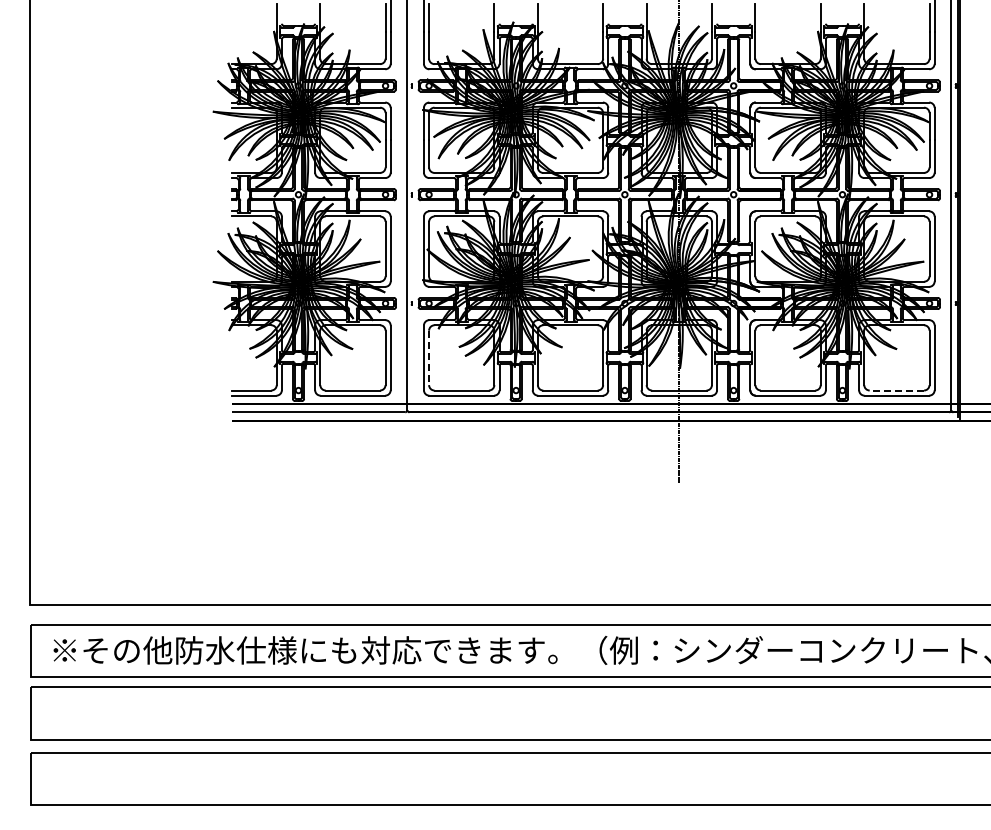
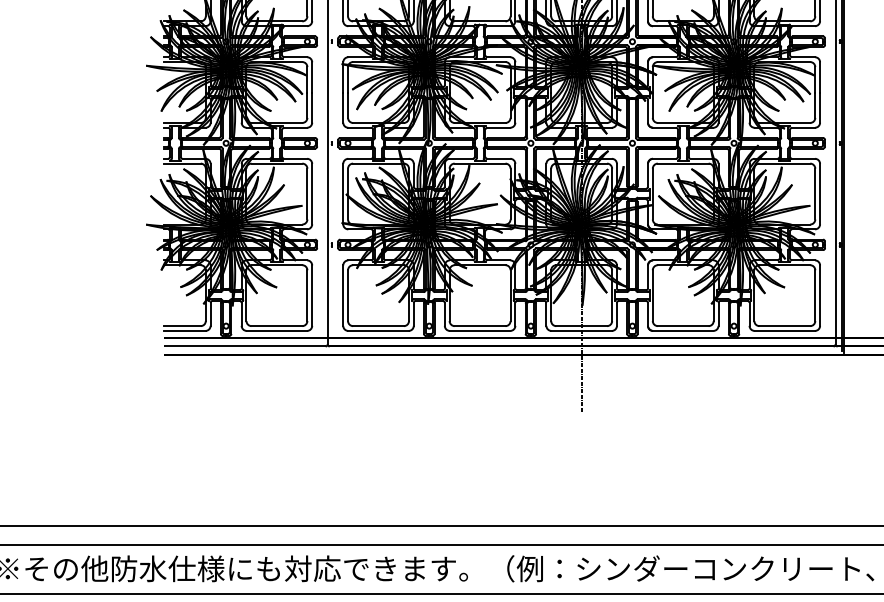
line: (429, 358) -> (348, 296), dashed -> solid
line: (896, 390) -> (784, 326), dashed -> solid

